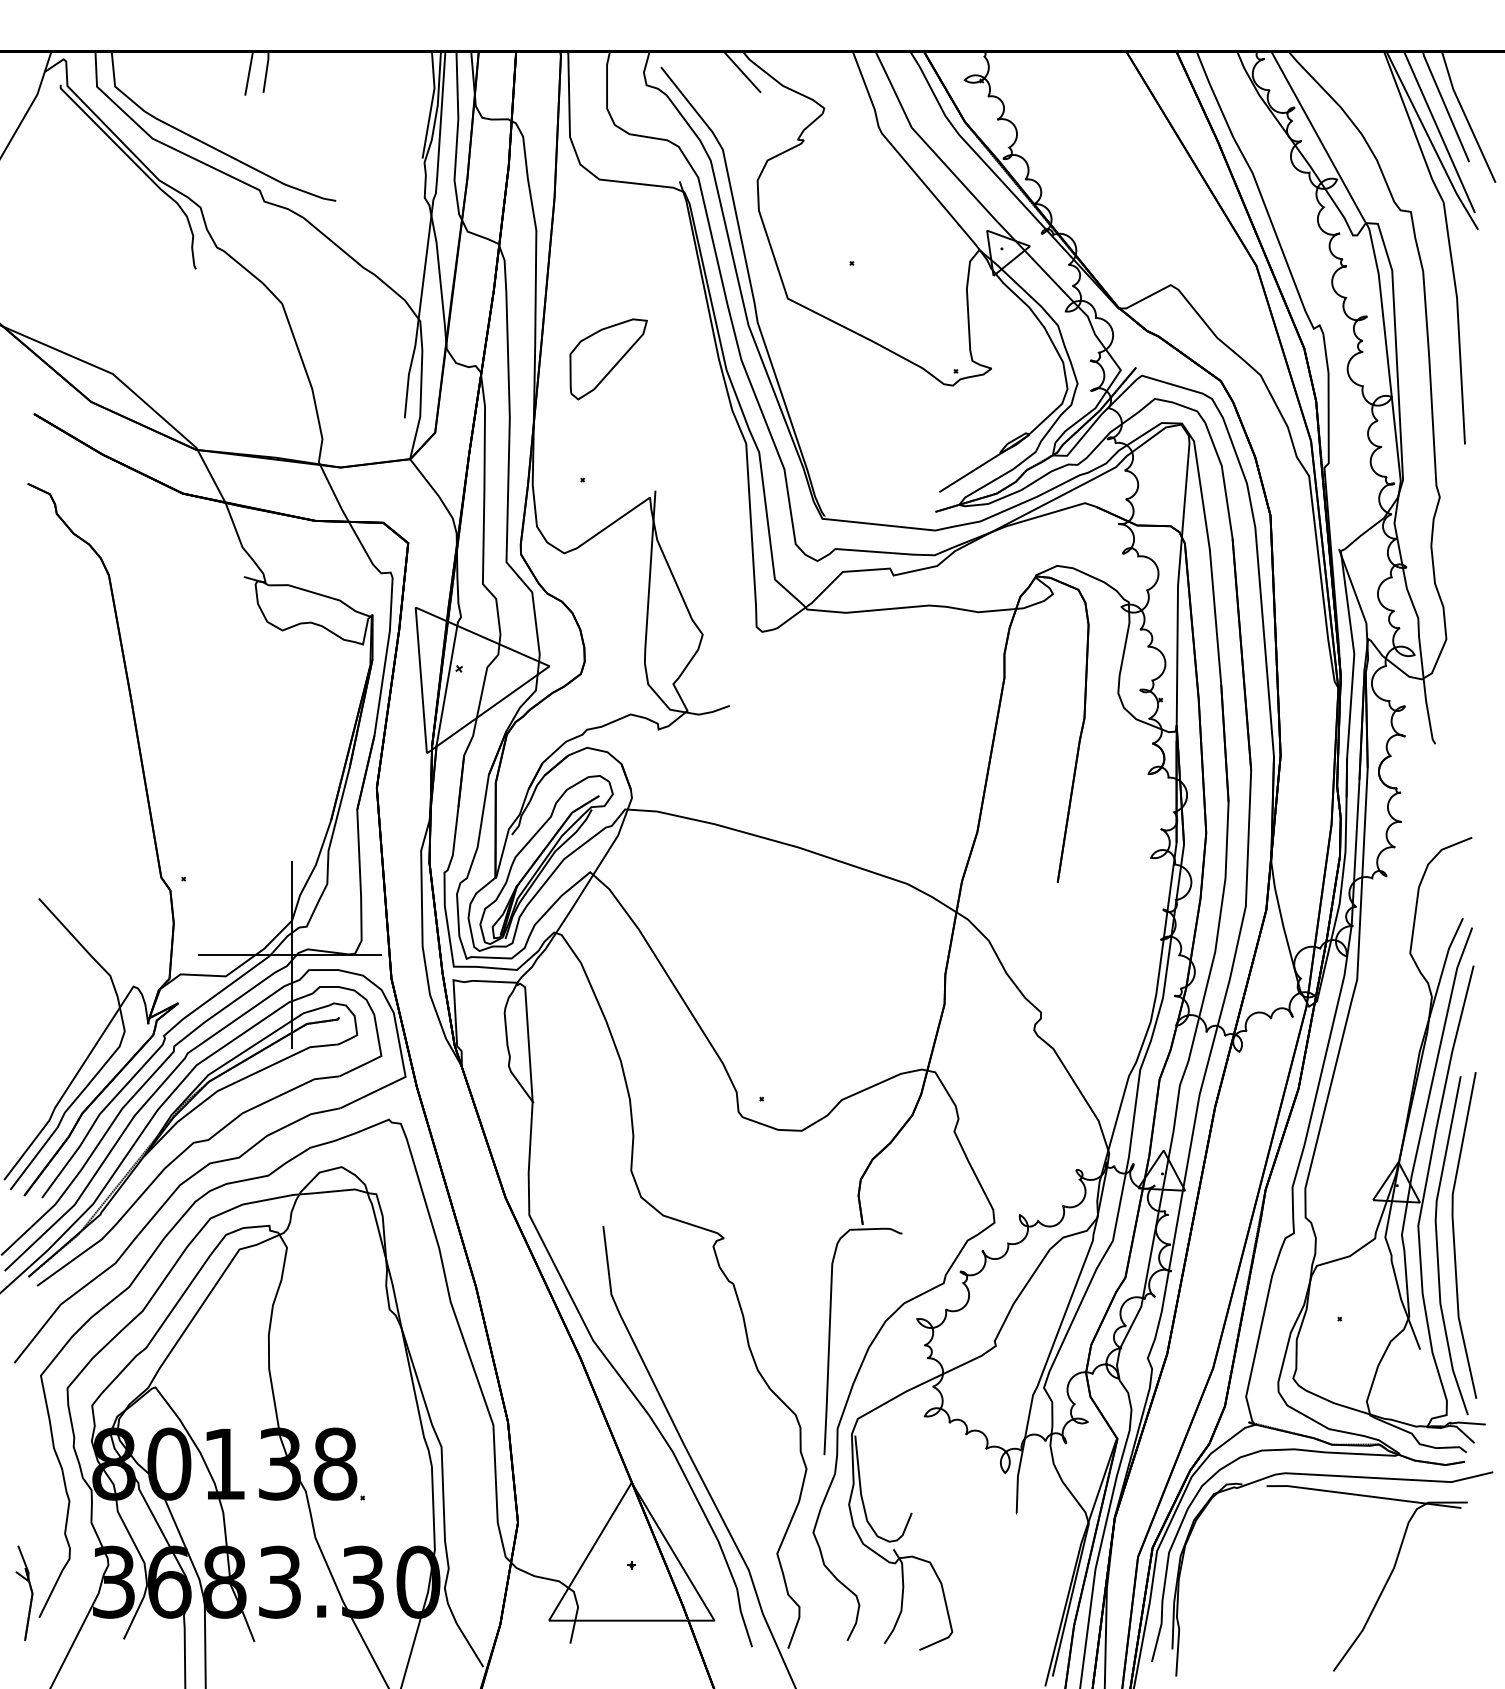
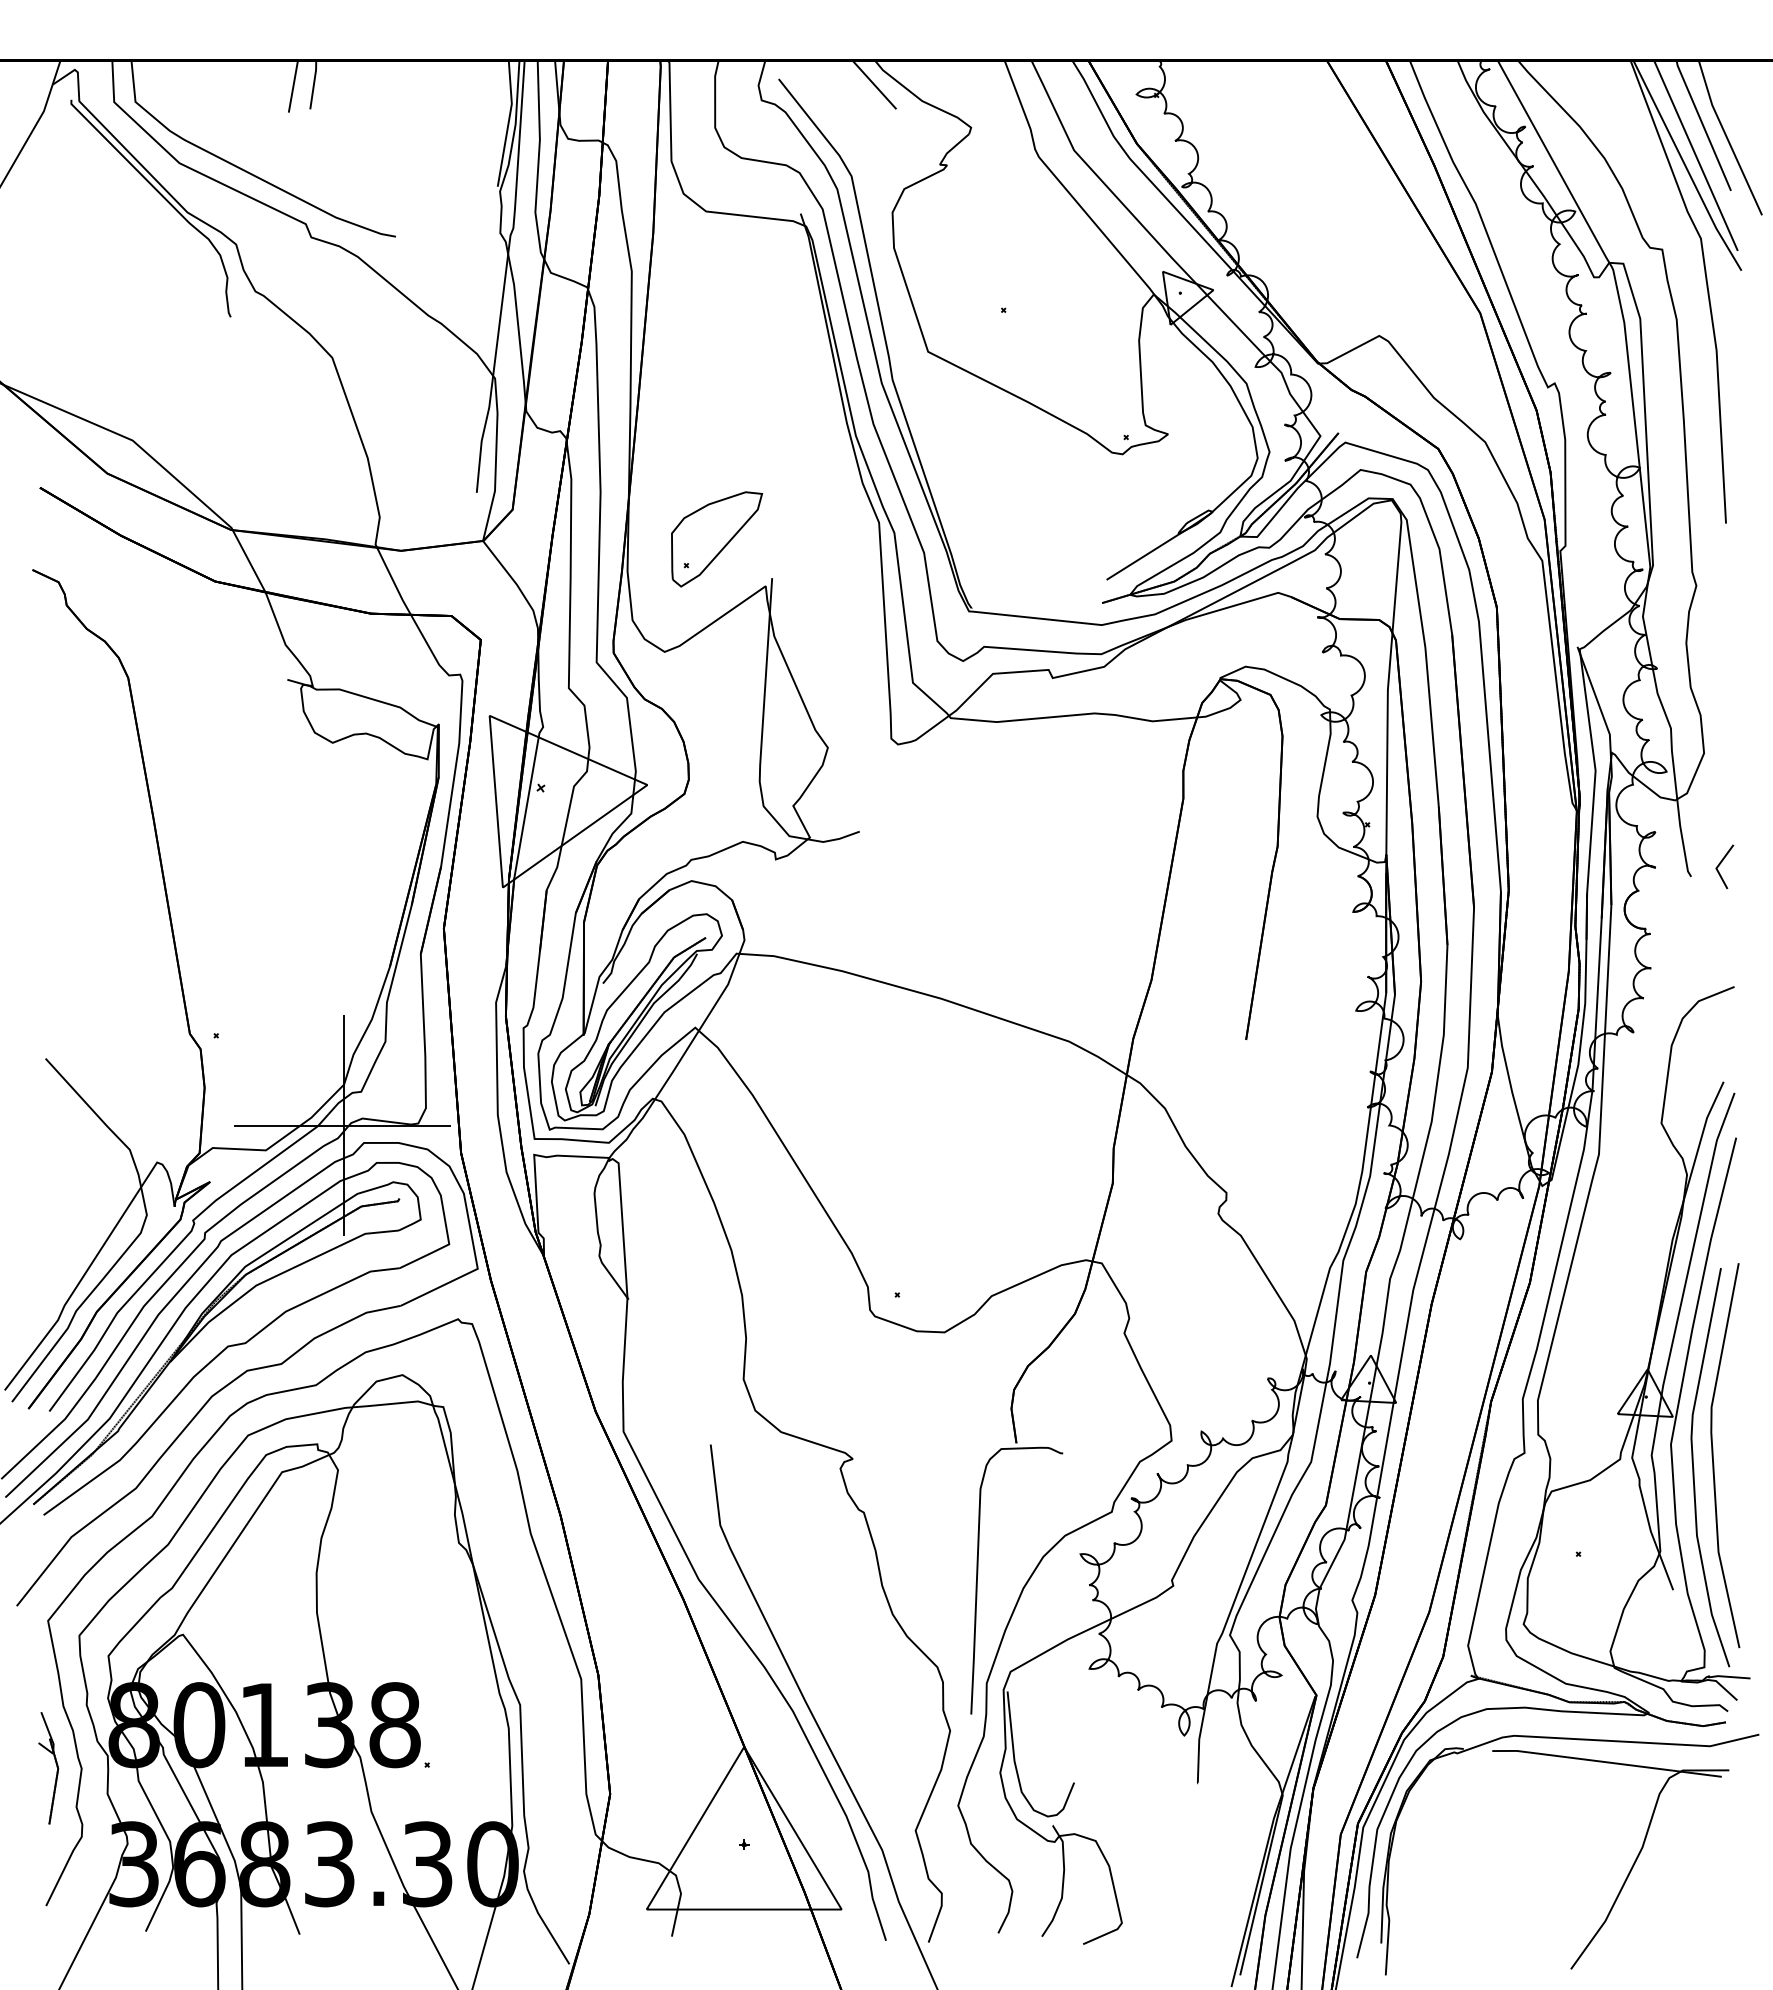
part: (609, 359) -> (717, 539), moved
line: (1461, 732) -> (1721, 863), added
part: (31, 1592) -> (56, 1767), moved

